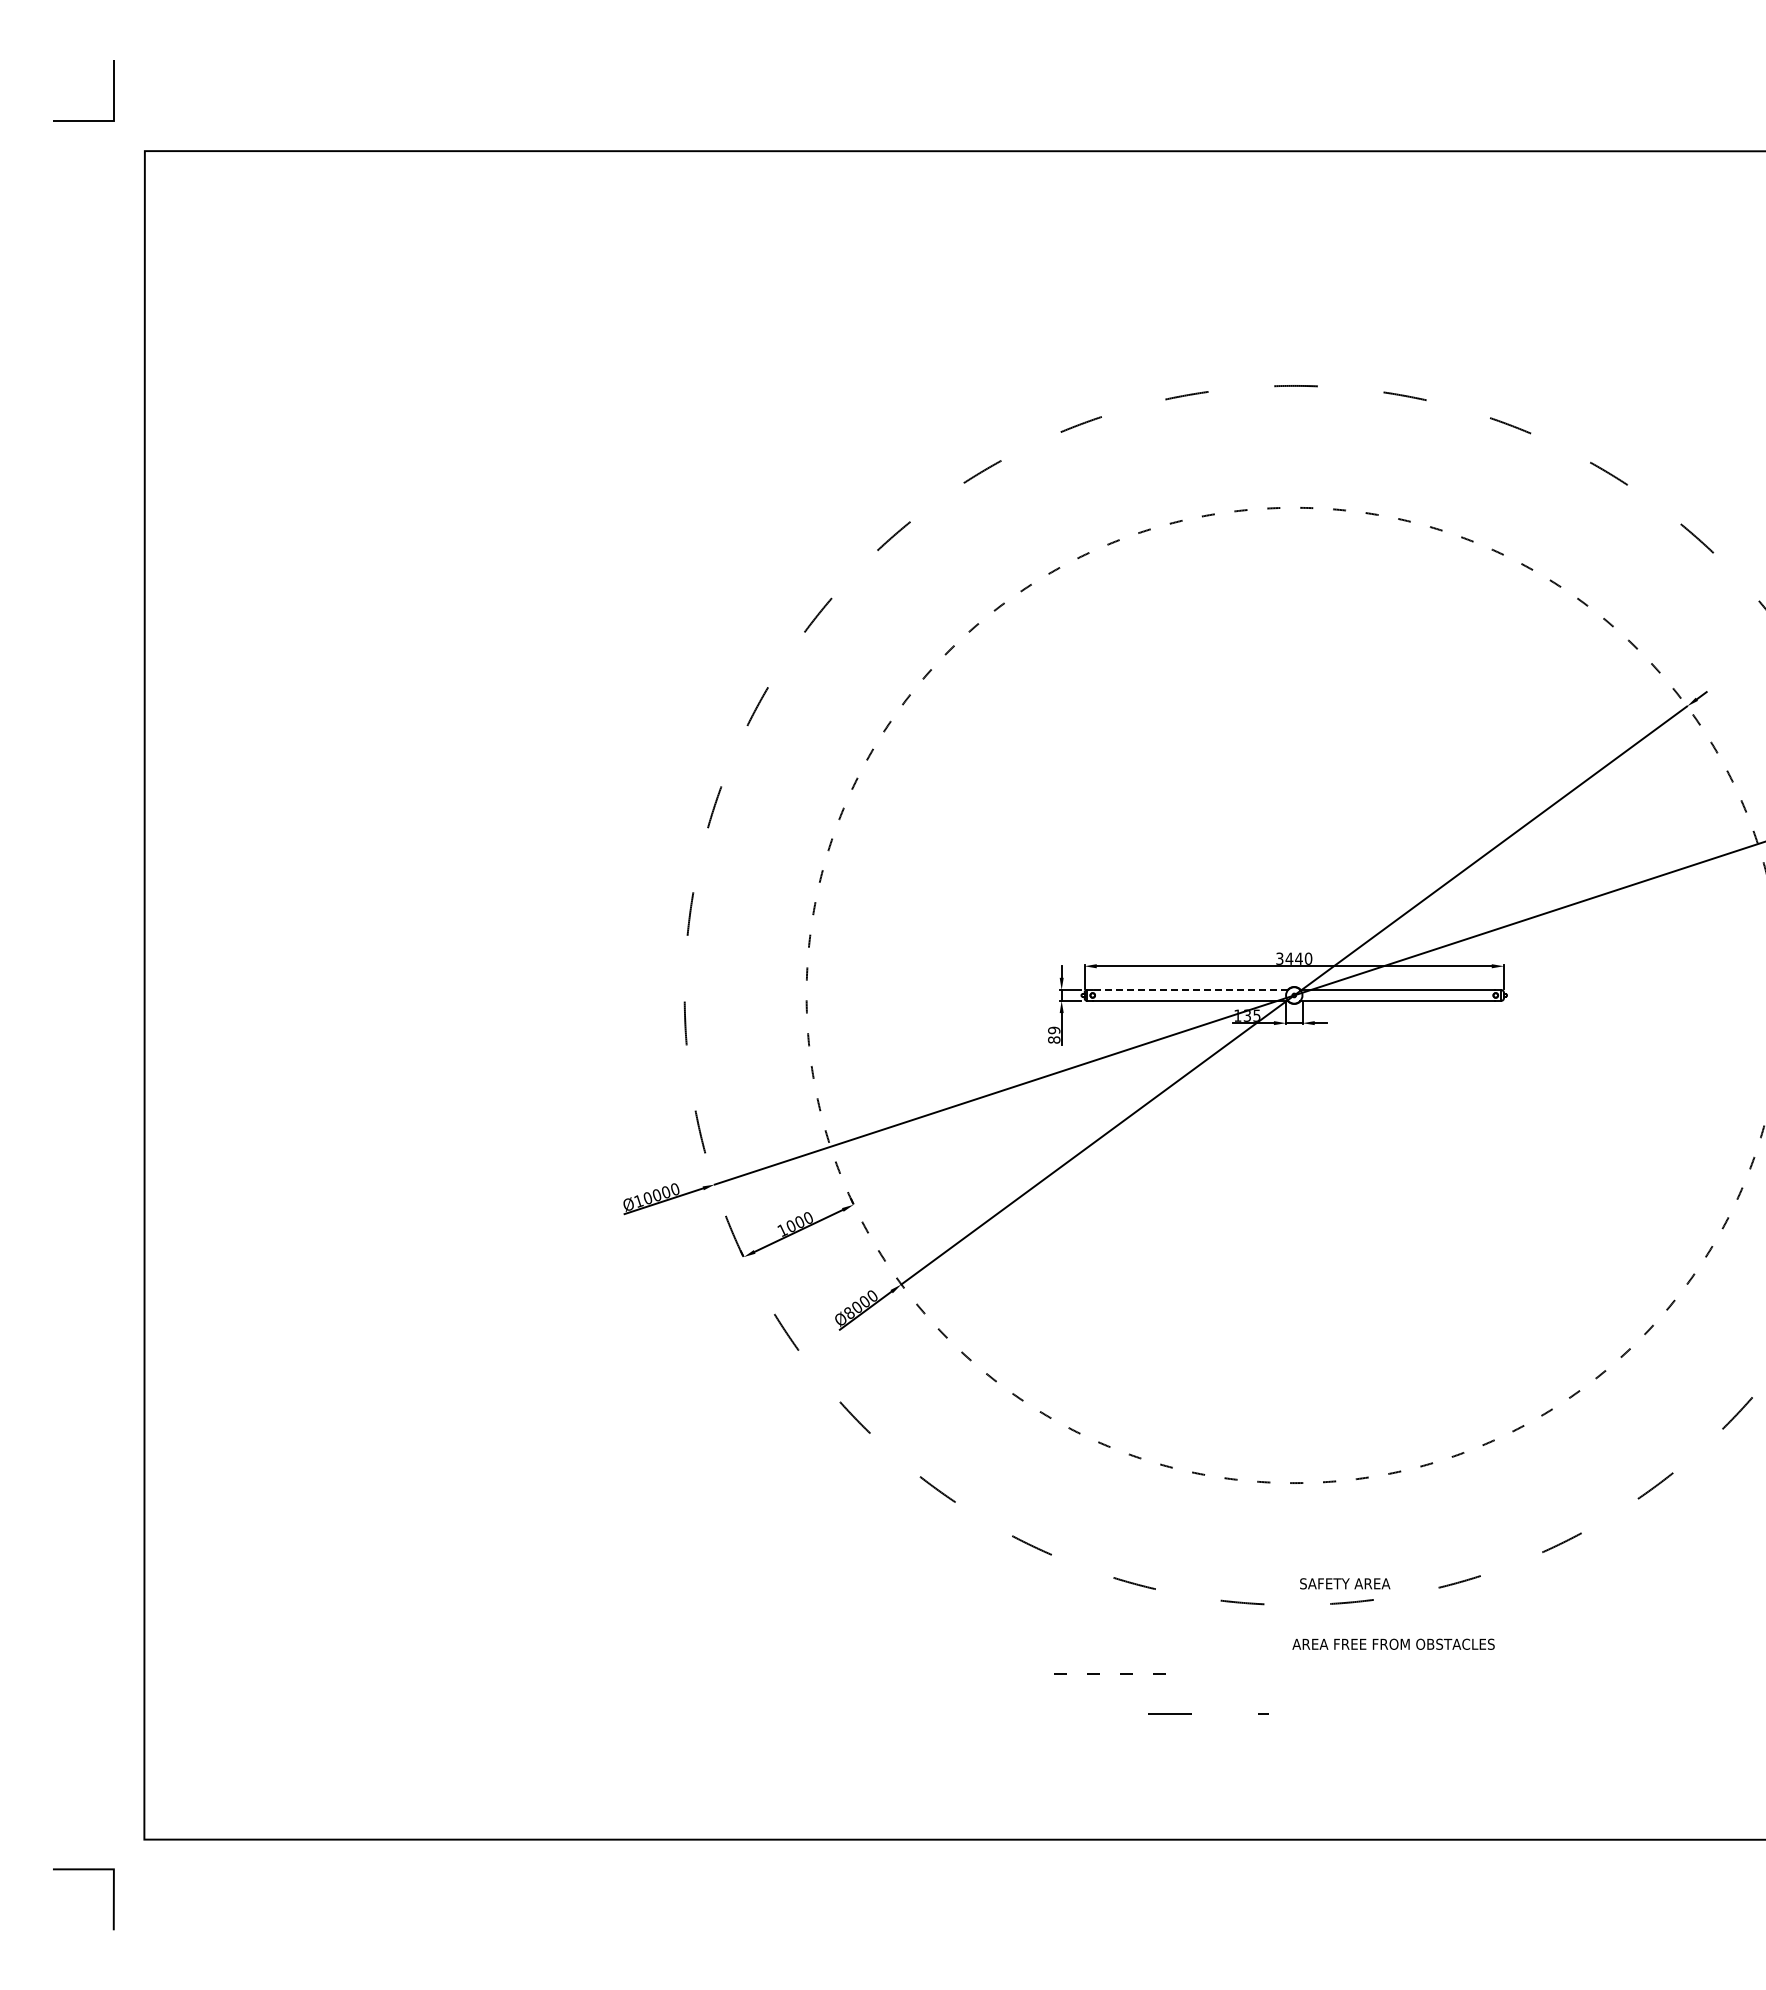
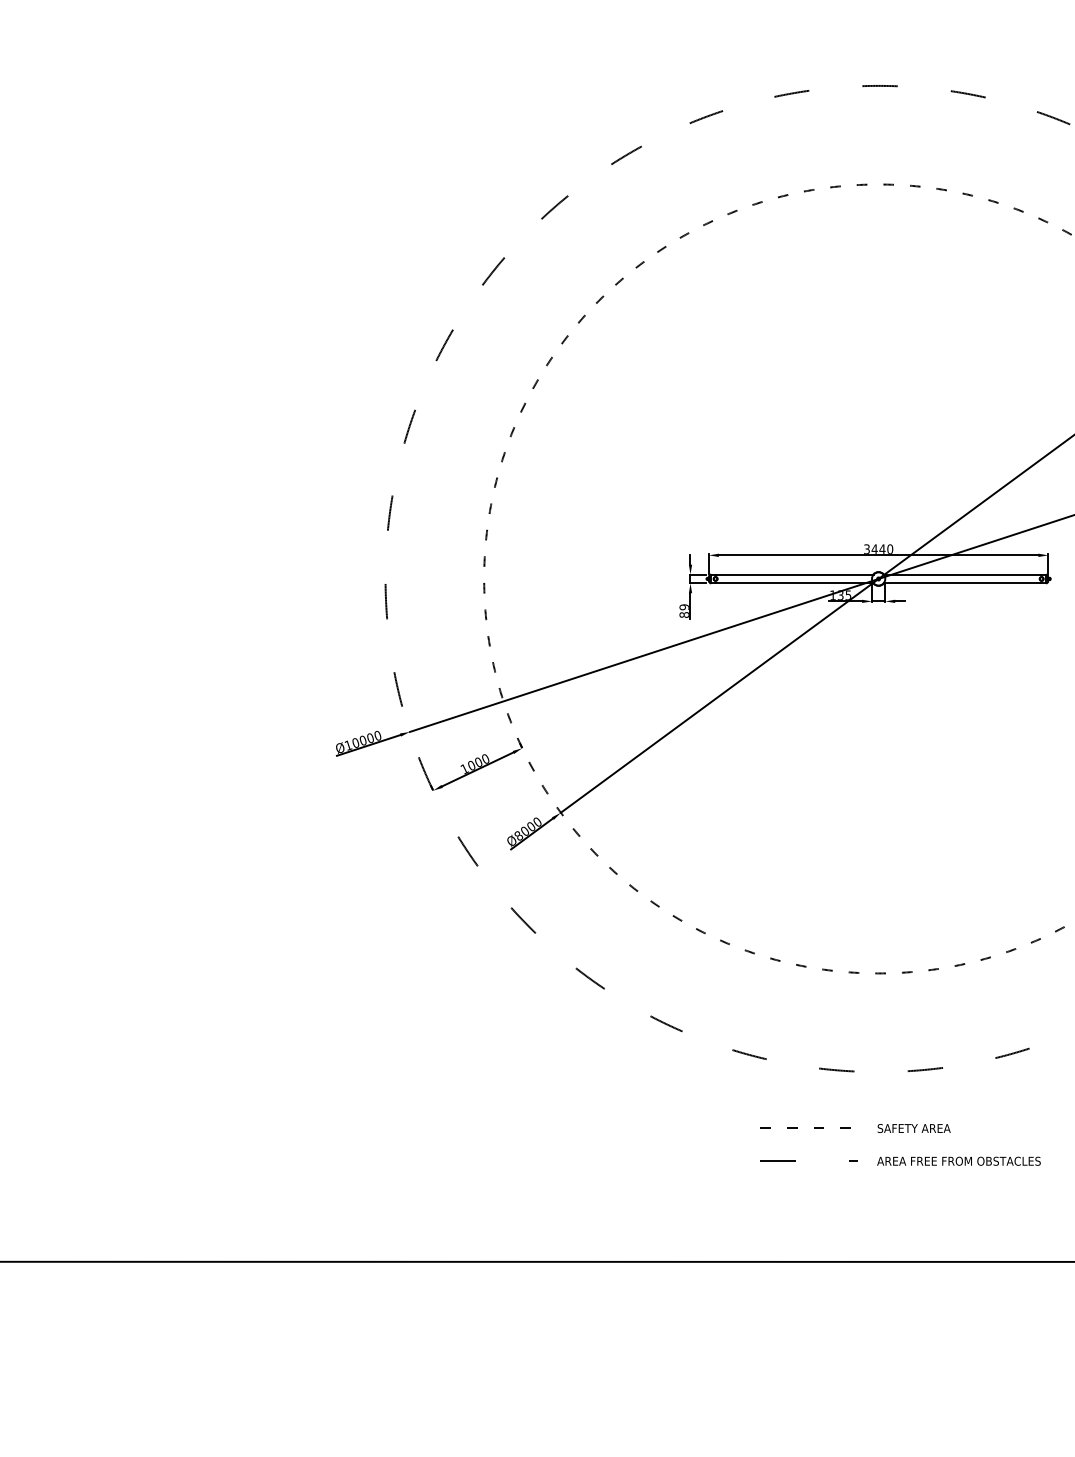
line: (1190, 990) -> (794, 574), dashed -> solid
text: (1345, 1583) -> (914, 1128), moved
text: (1393, 1643) -> (958, 1160), moved
line: (1099, 1673) -> (797, 1127), moved

